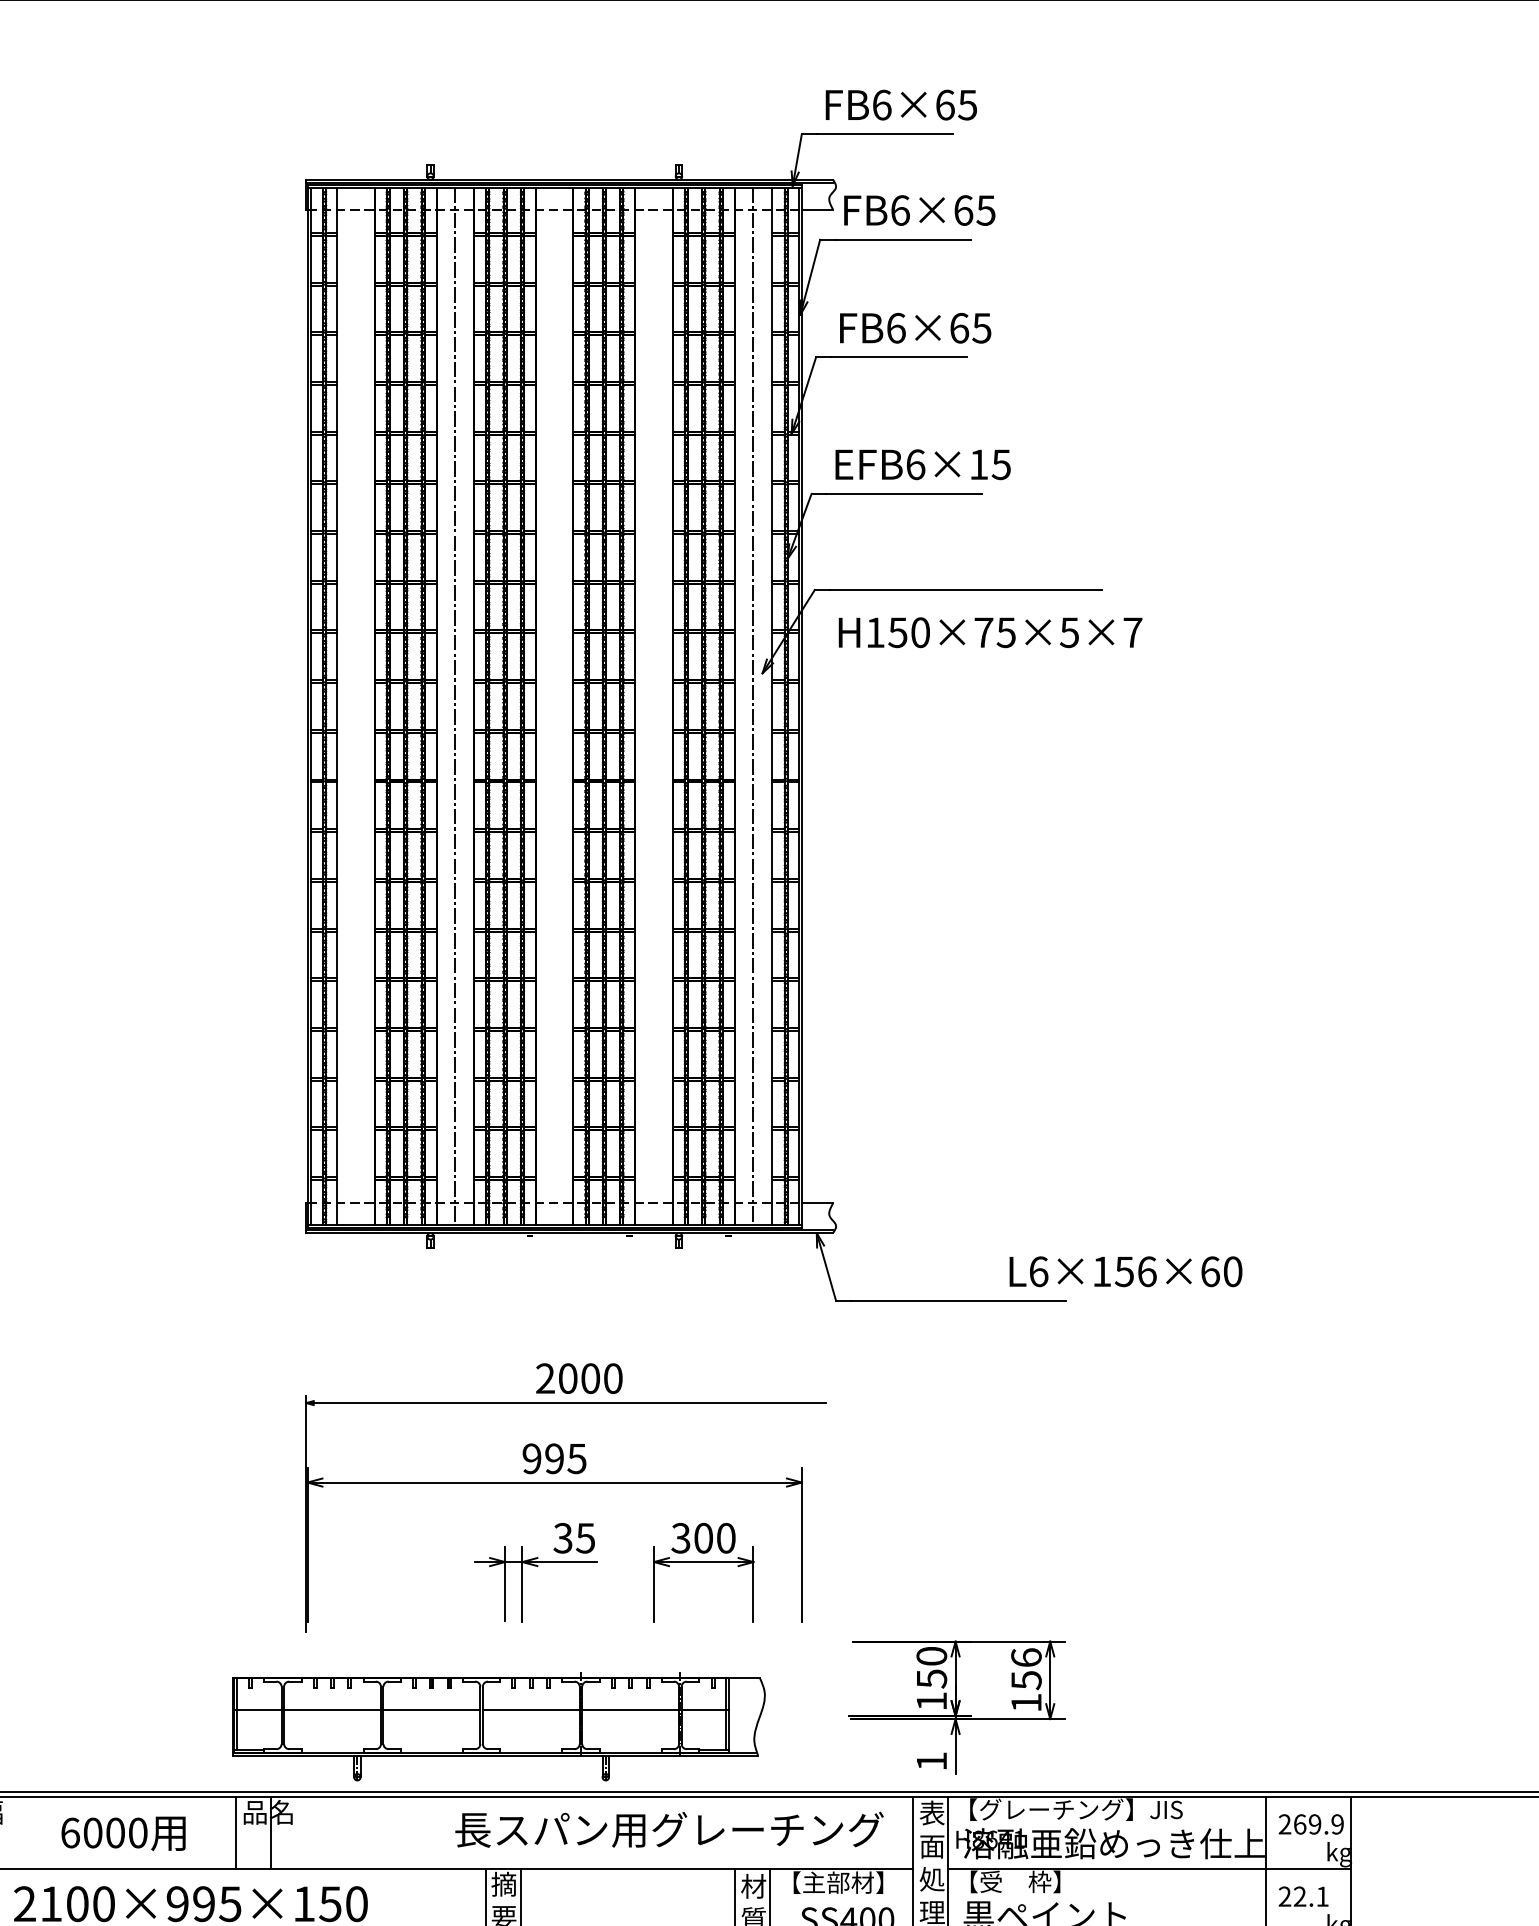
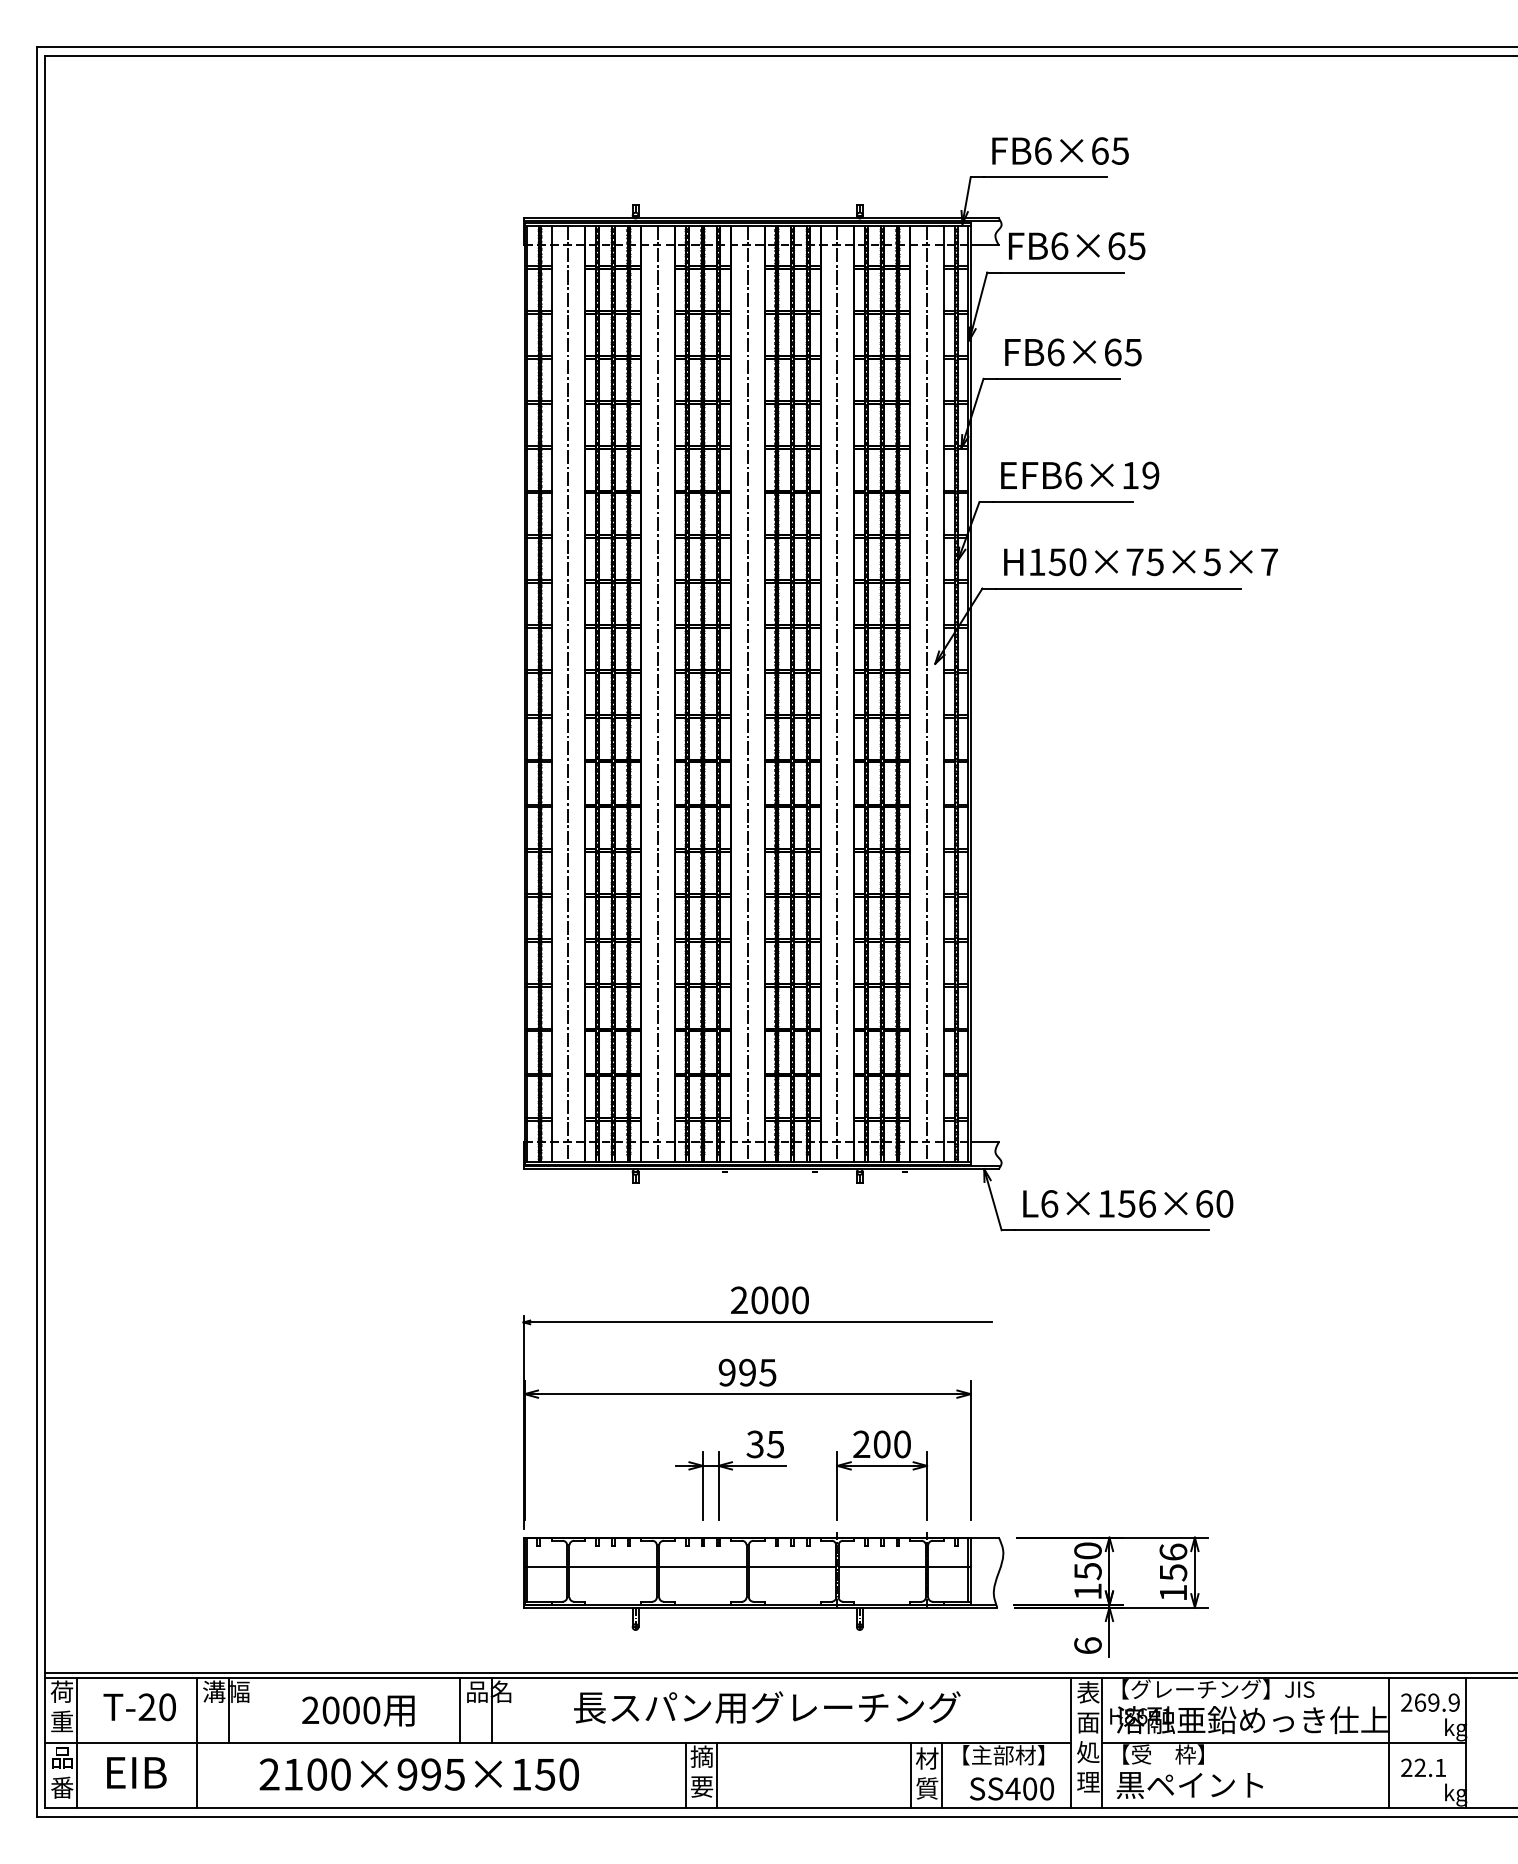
text: (1001, 464) -> (1150, 475), EFB6×15 -> EFB6×19
text: (989, 633) -> (1140, 562), moved
line: (356, 706) -> (568, 693), added
line: (554, 706) -> (747, 693), added
line: (654, 706) -> (837, 693), added
text: (1126, 1271) -> (1128, 1203), moved
text: (680, 1538) -> (861, 1444), 300 -> 200
part: (499, 1726) -> (763, 1581), moved
text: (931, 1761) -> (1087, 1645), 1 -> 6
text: (669, 1829) -> (767, 1707), moved
text: (70, 1833) -> (310, 1710), 6000 -> 2000

